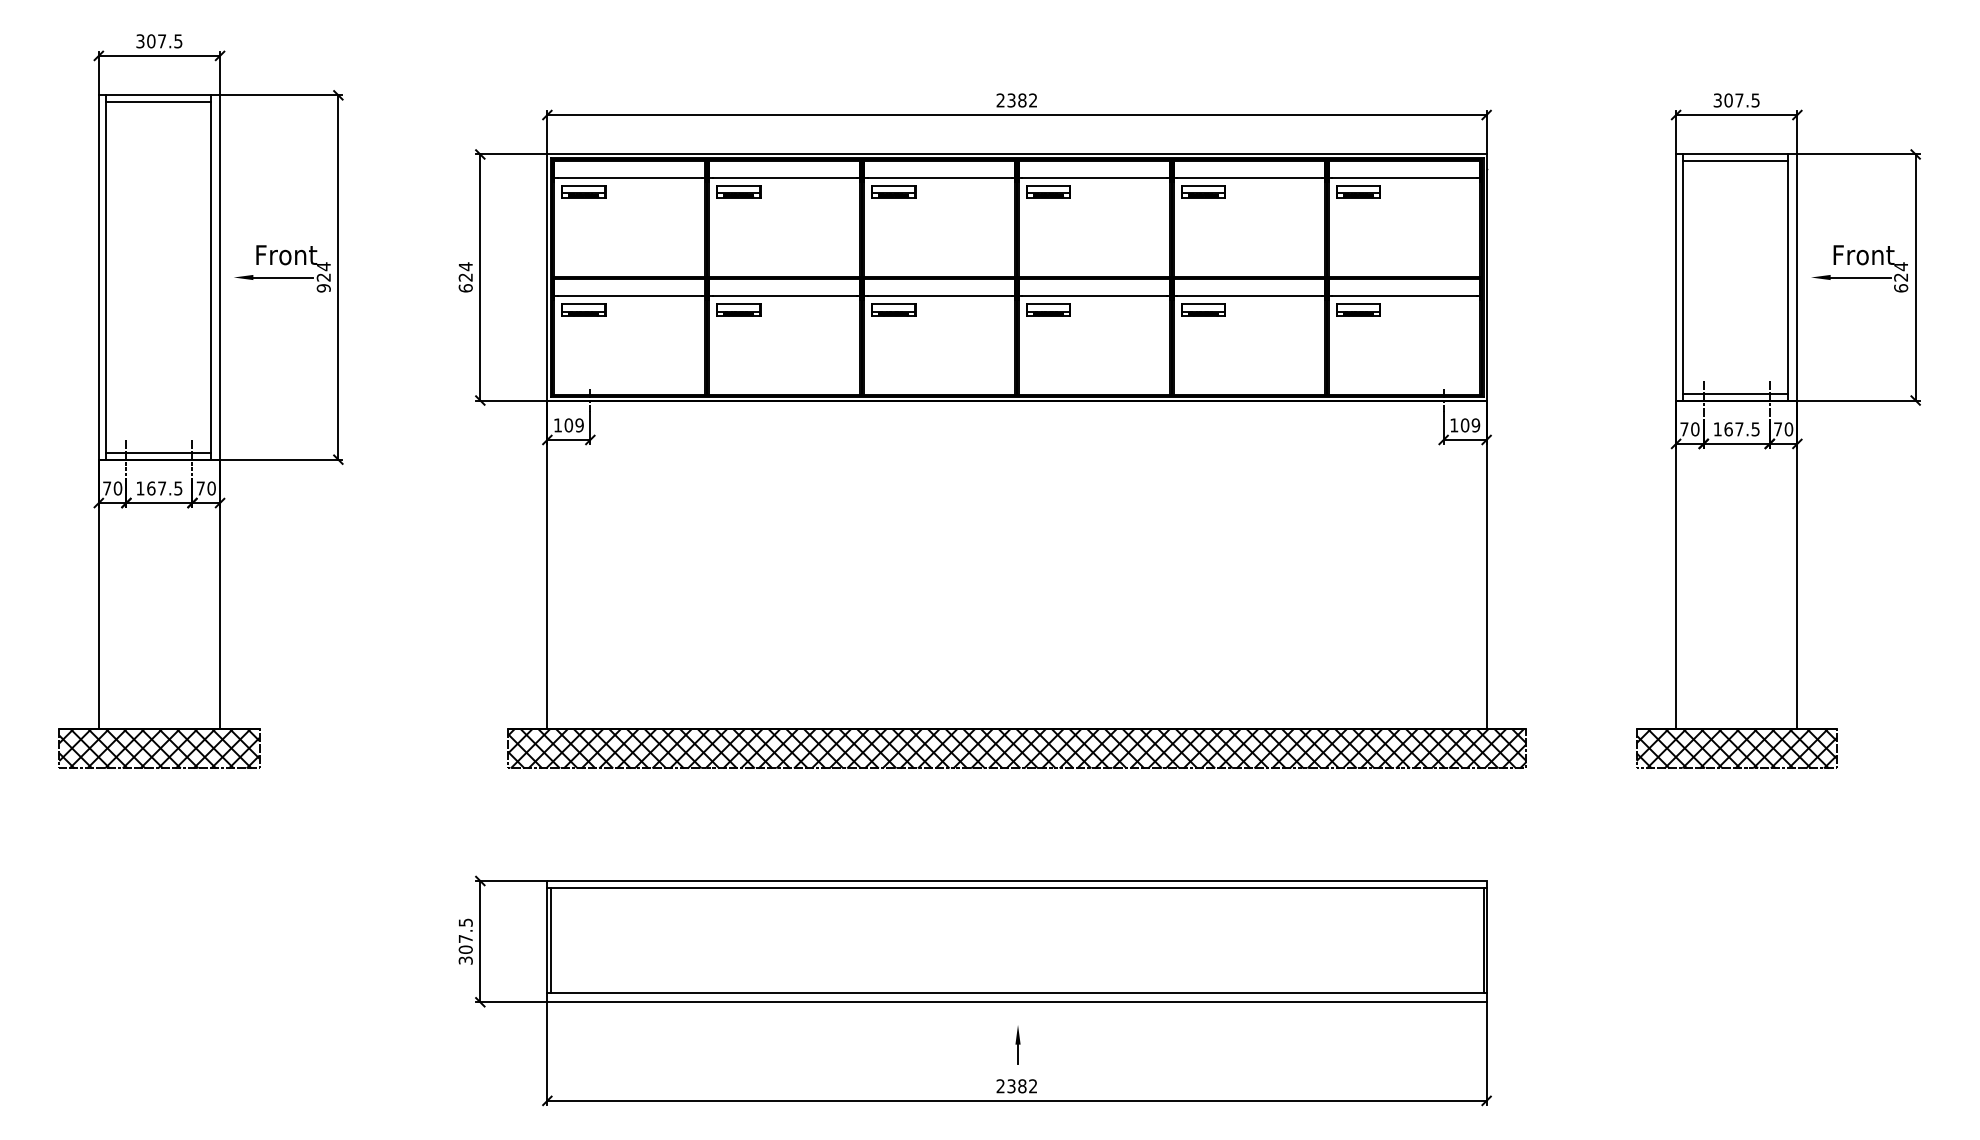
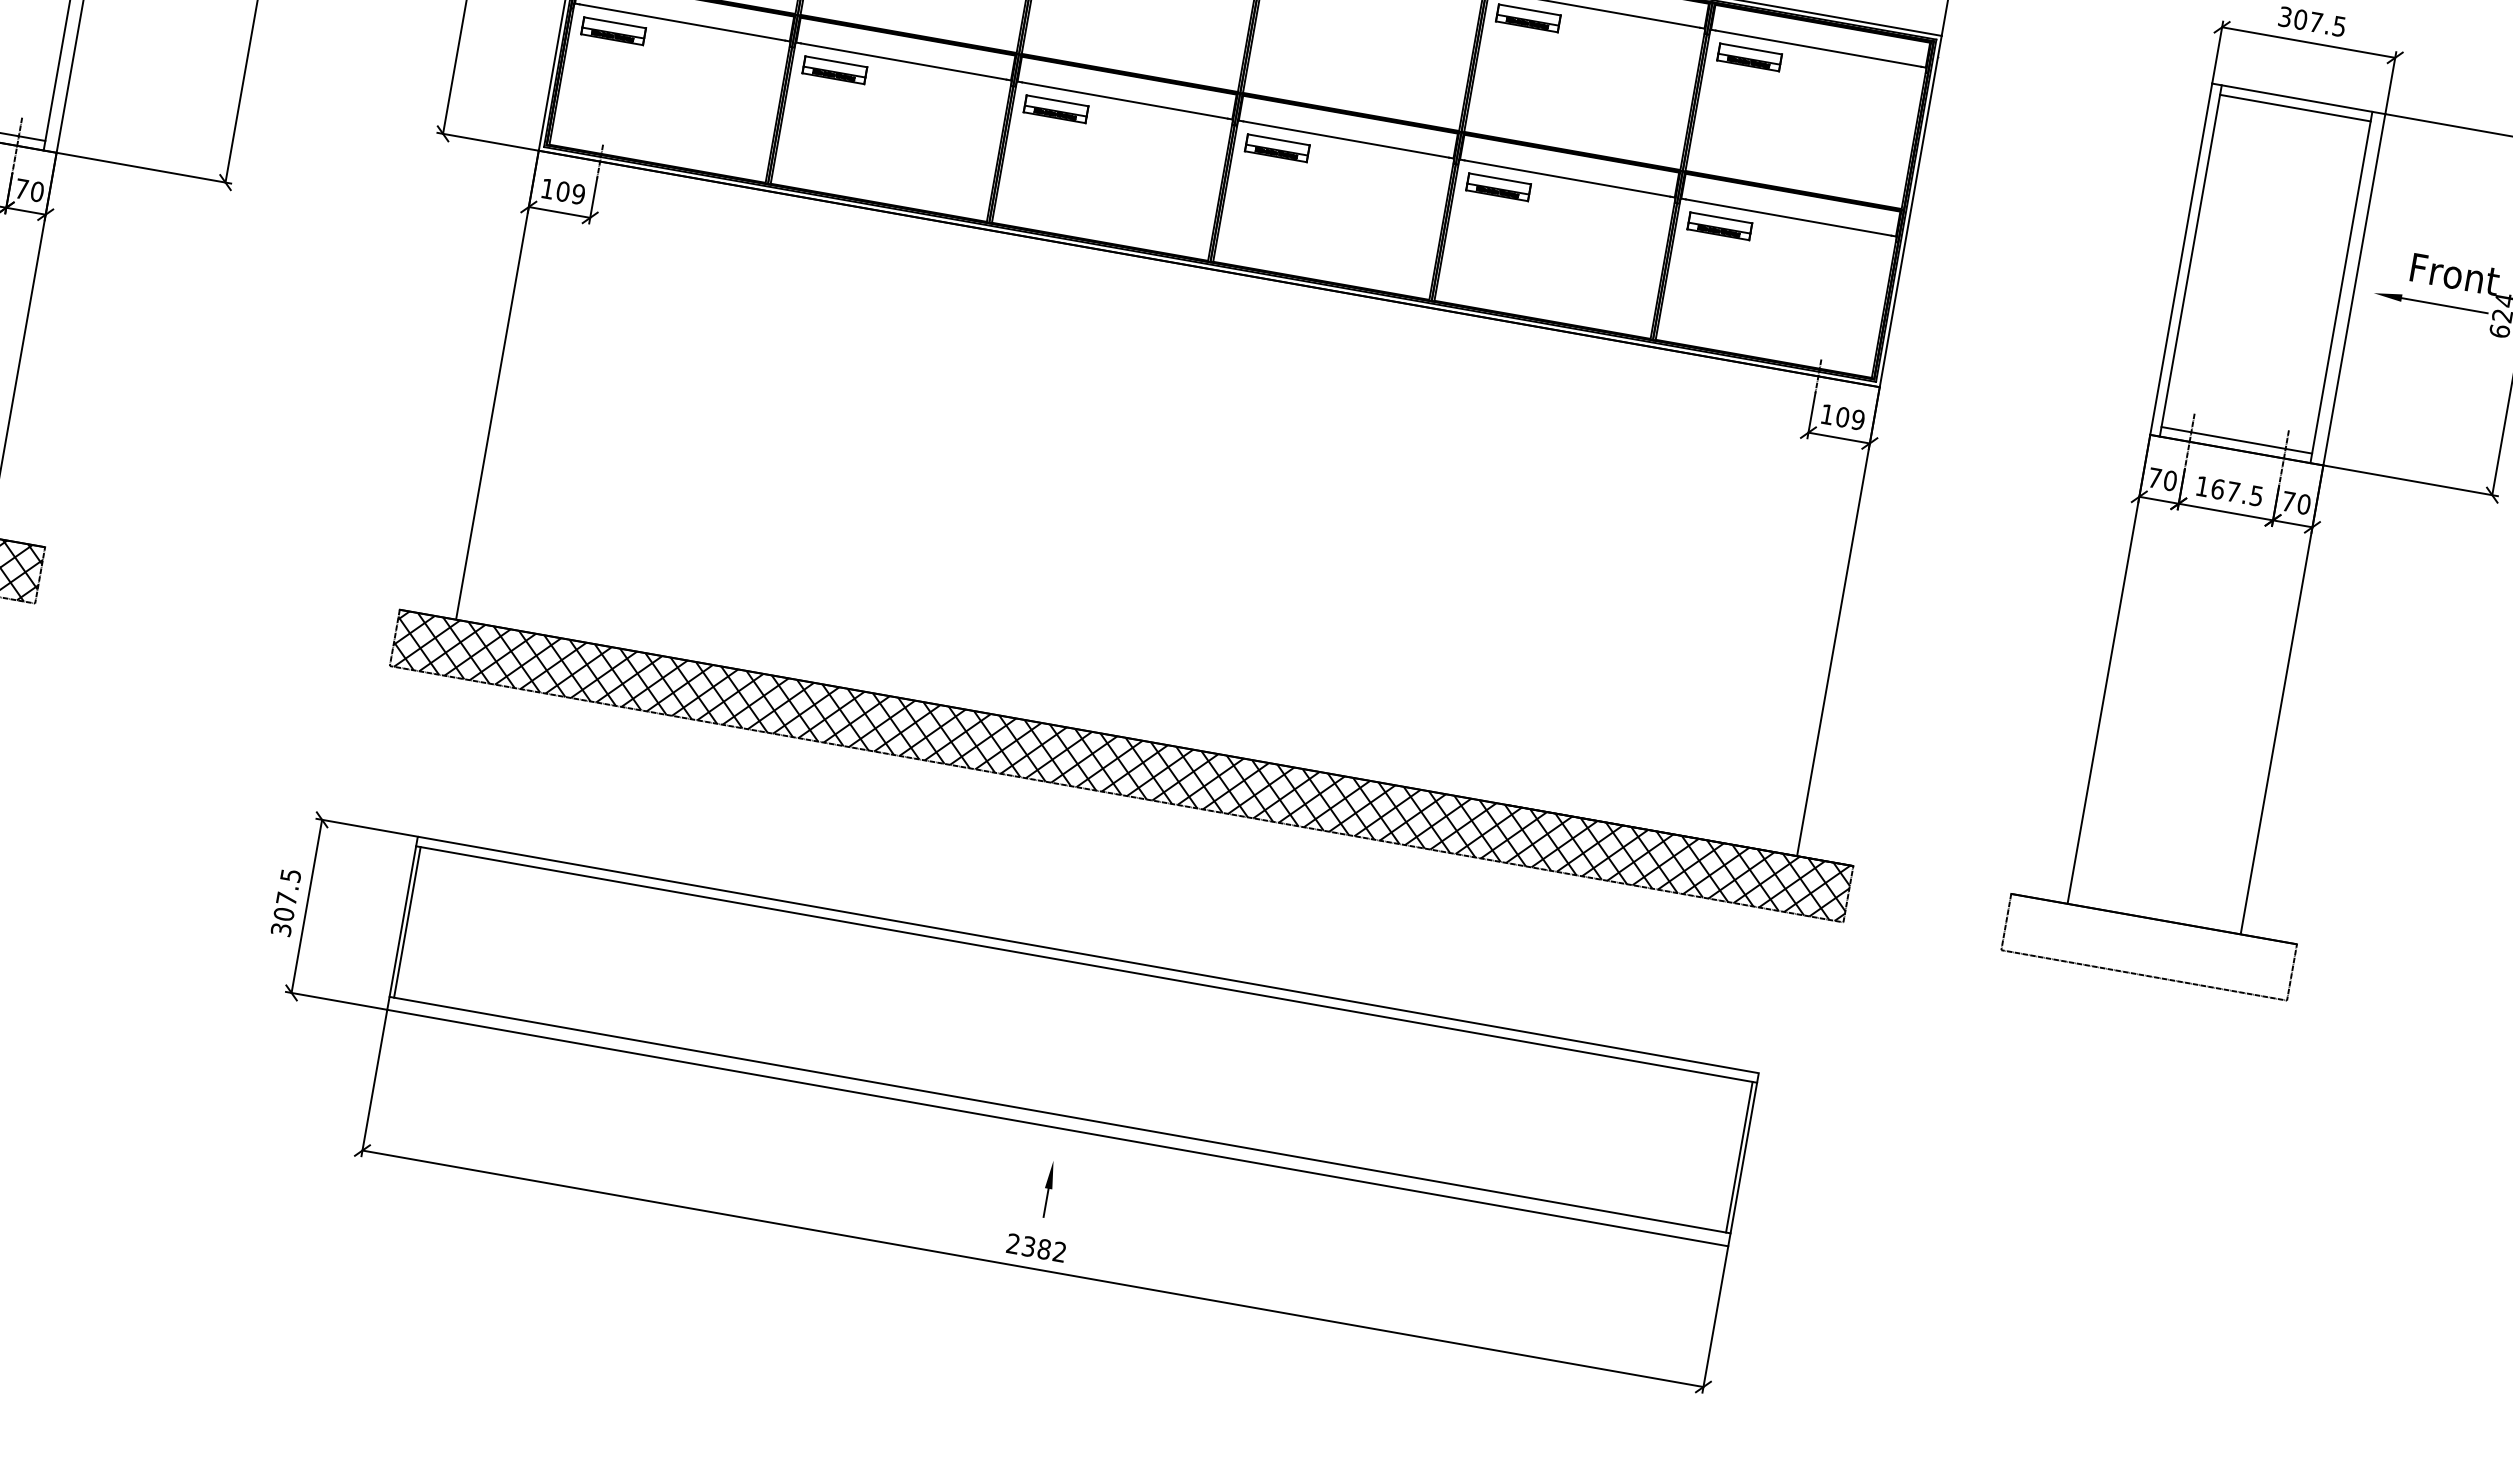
hatch: (1736, 748) -> (2148, 946), removed

